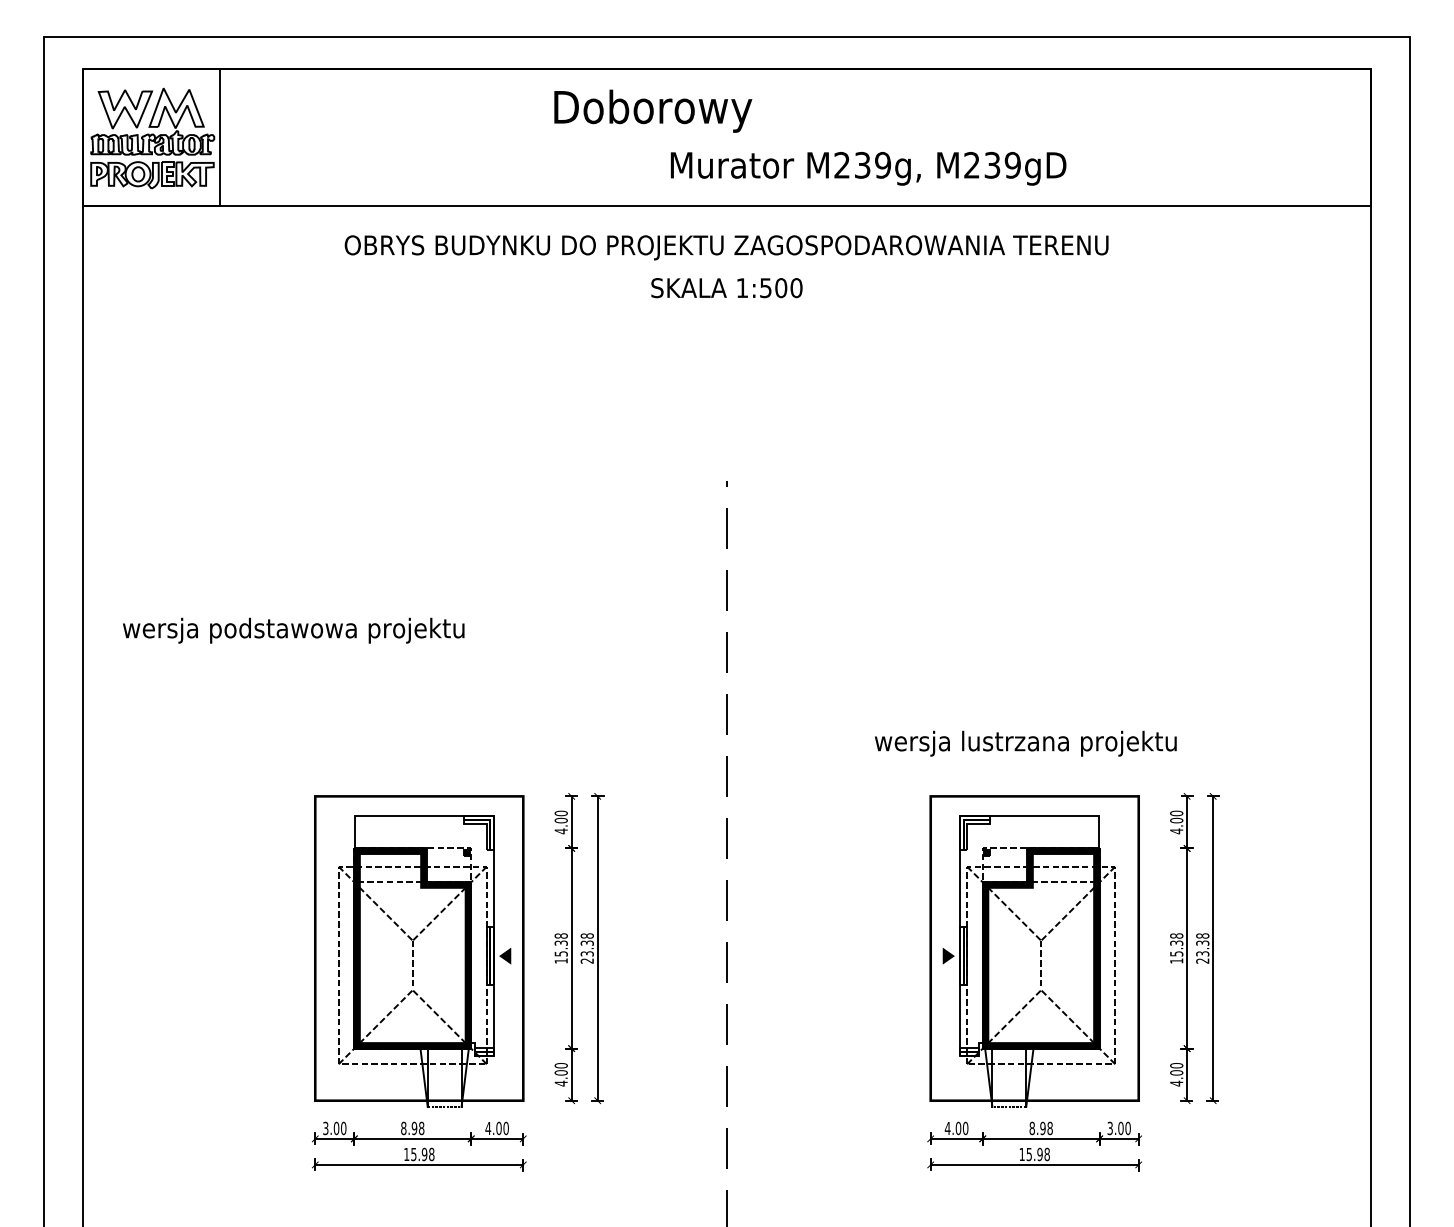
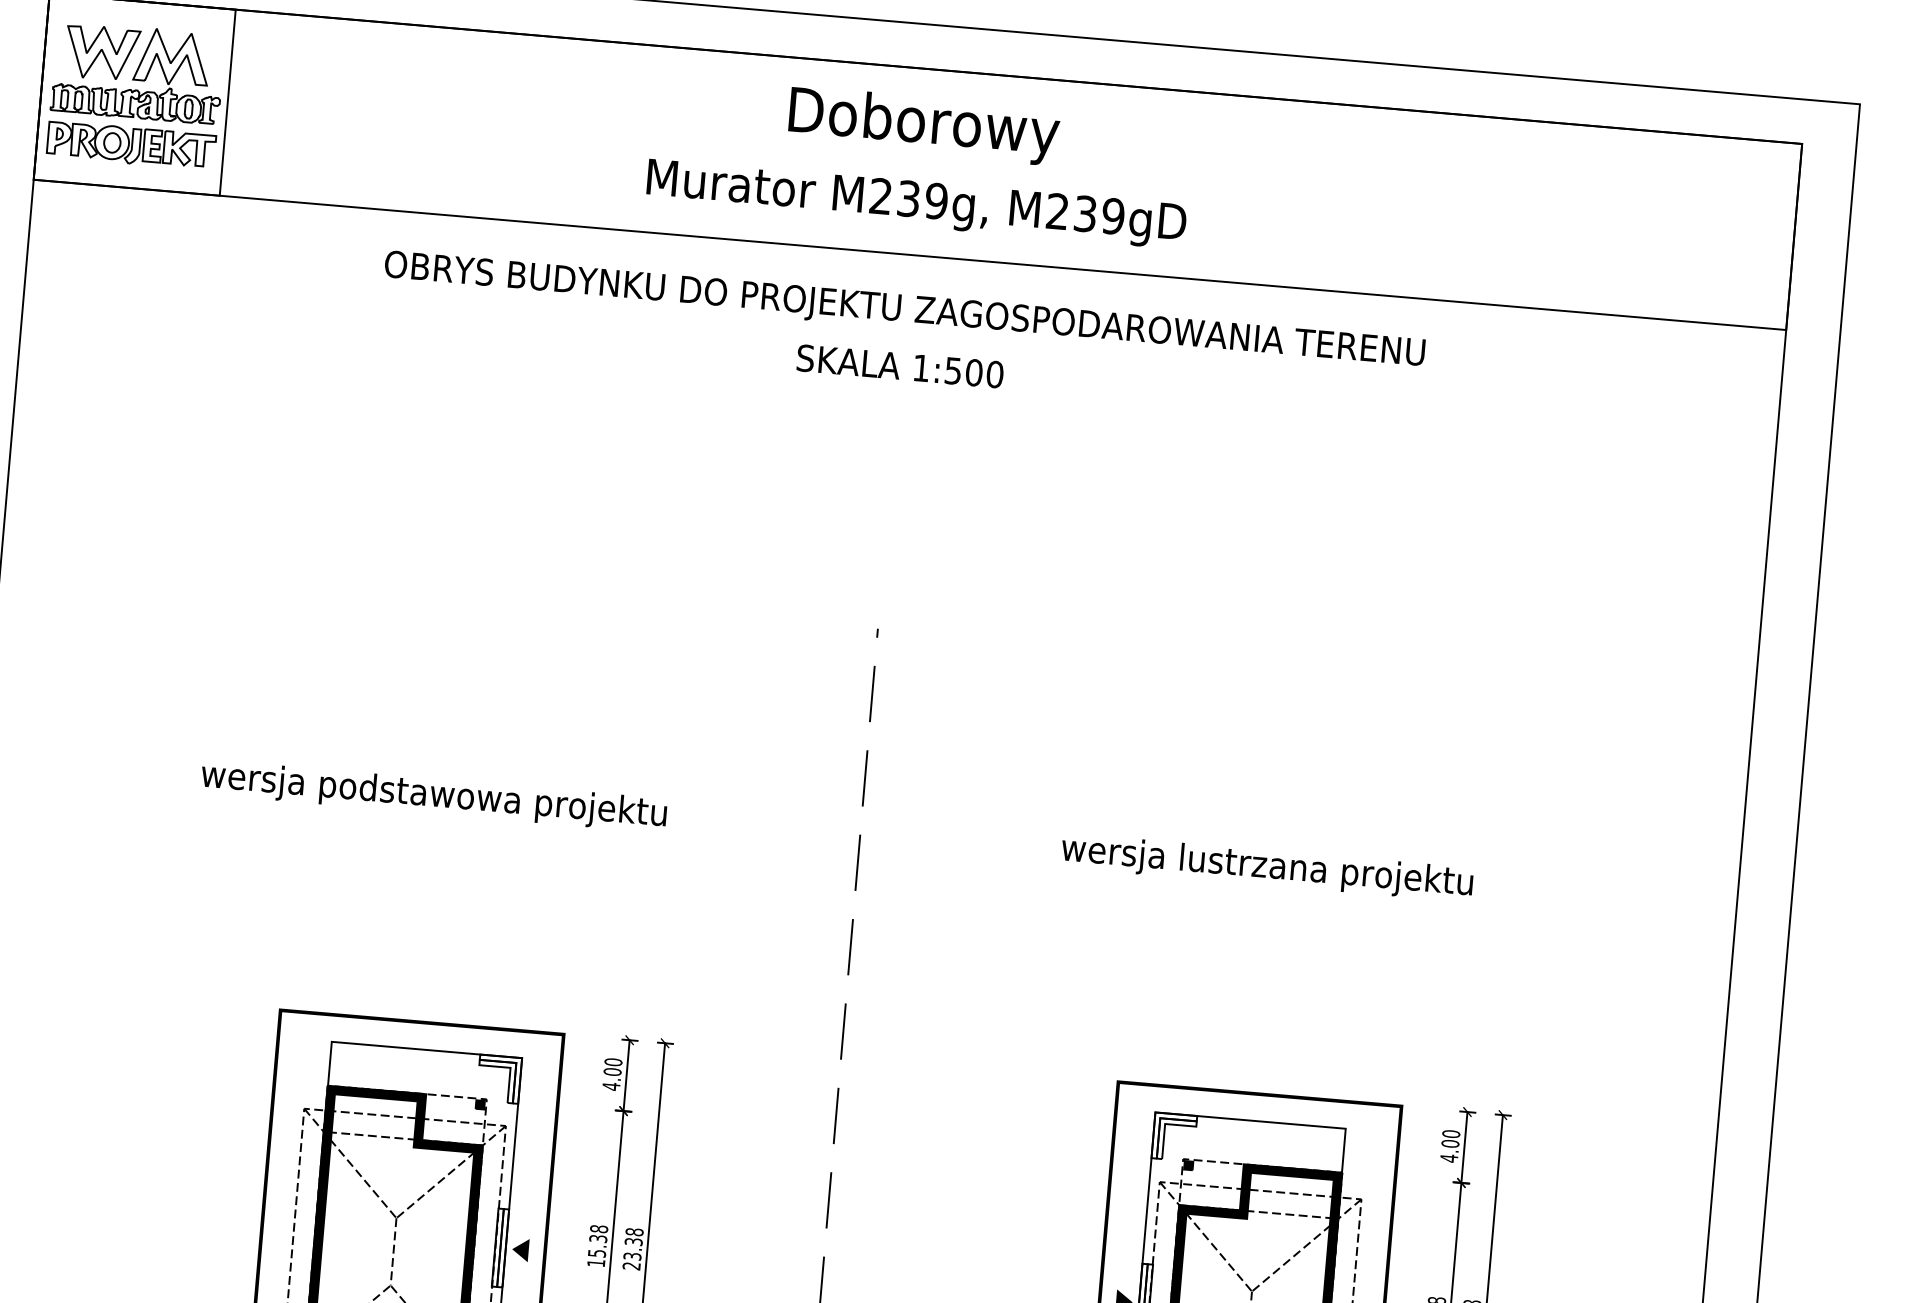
text: (653, 110) -> (924, 124), moved
text: (868, 168) -> (916, 203), moved
text: (293, 630) -> (433, 795), moved
text: (1025, 743) -> (1266, 867), moved

